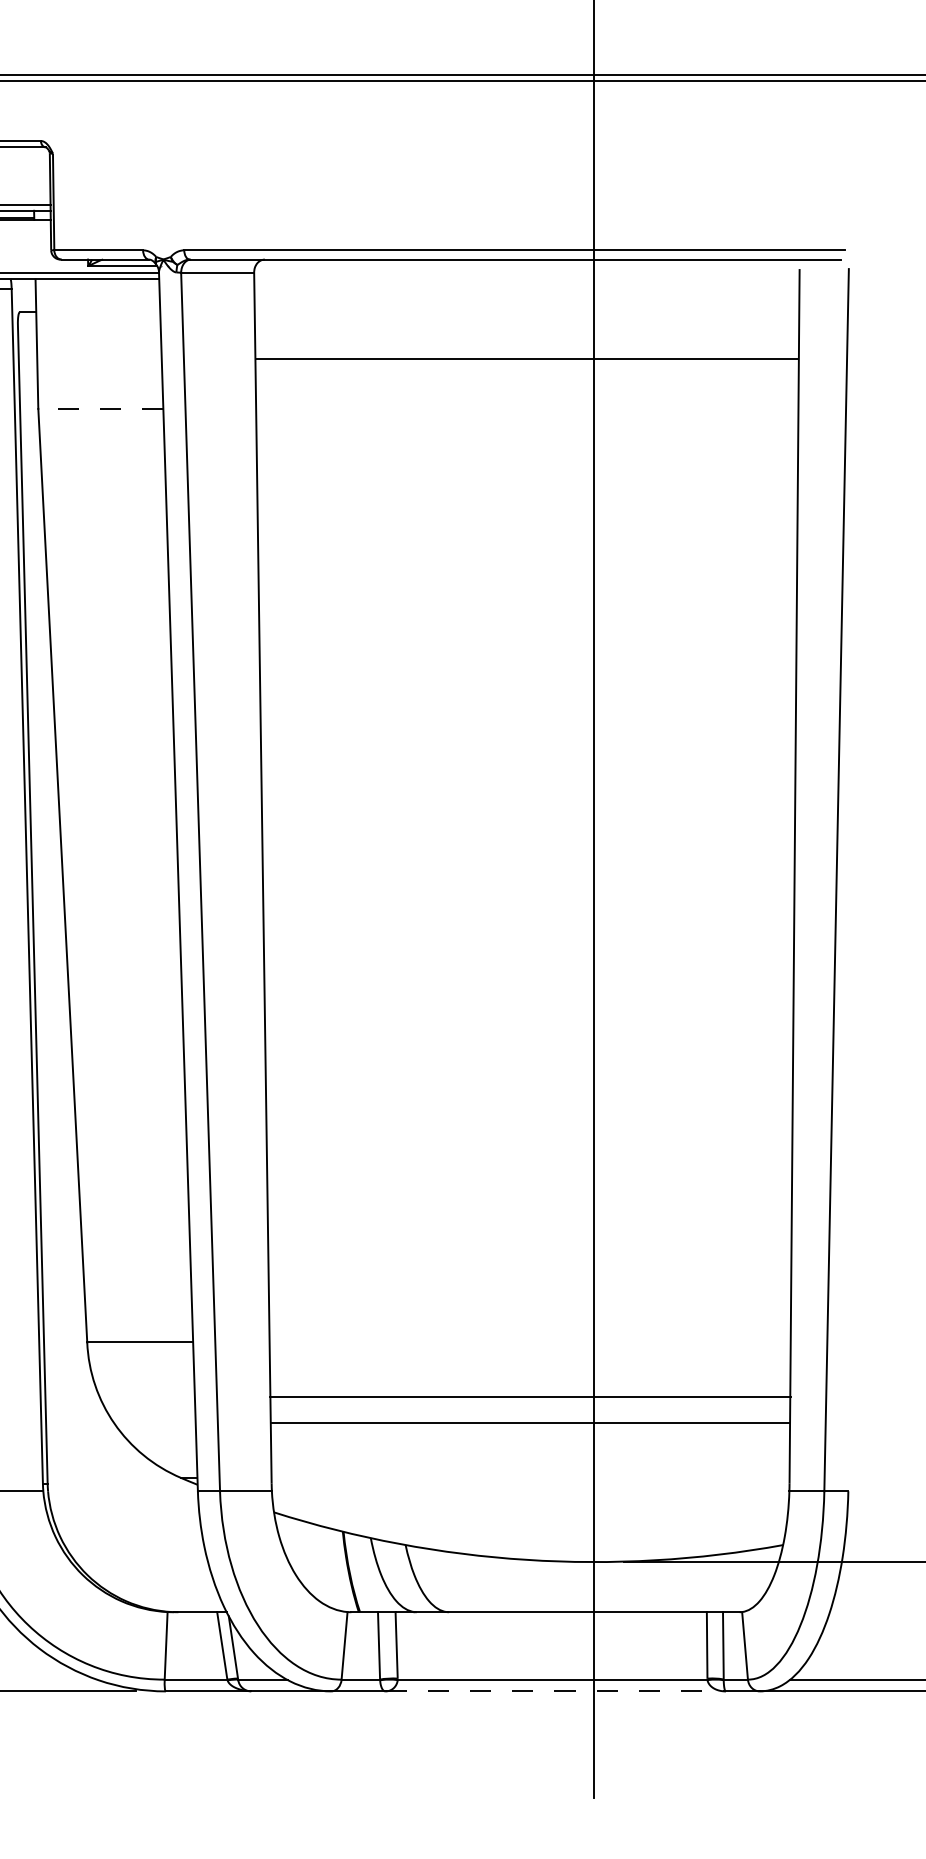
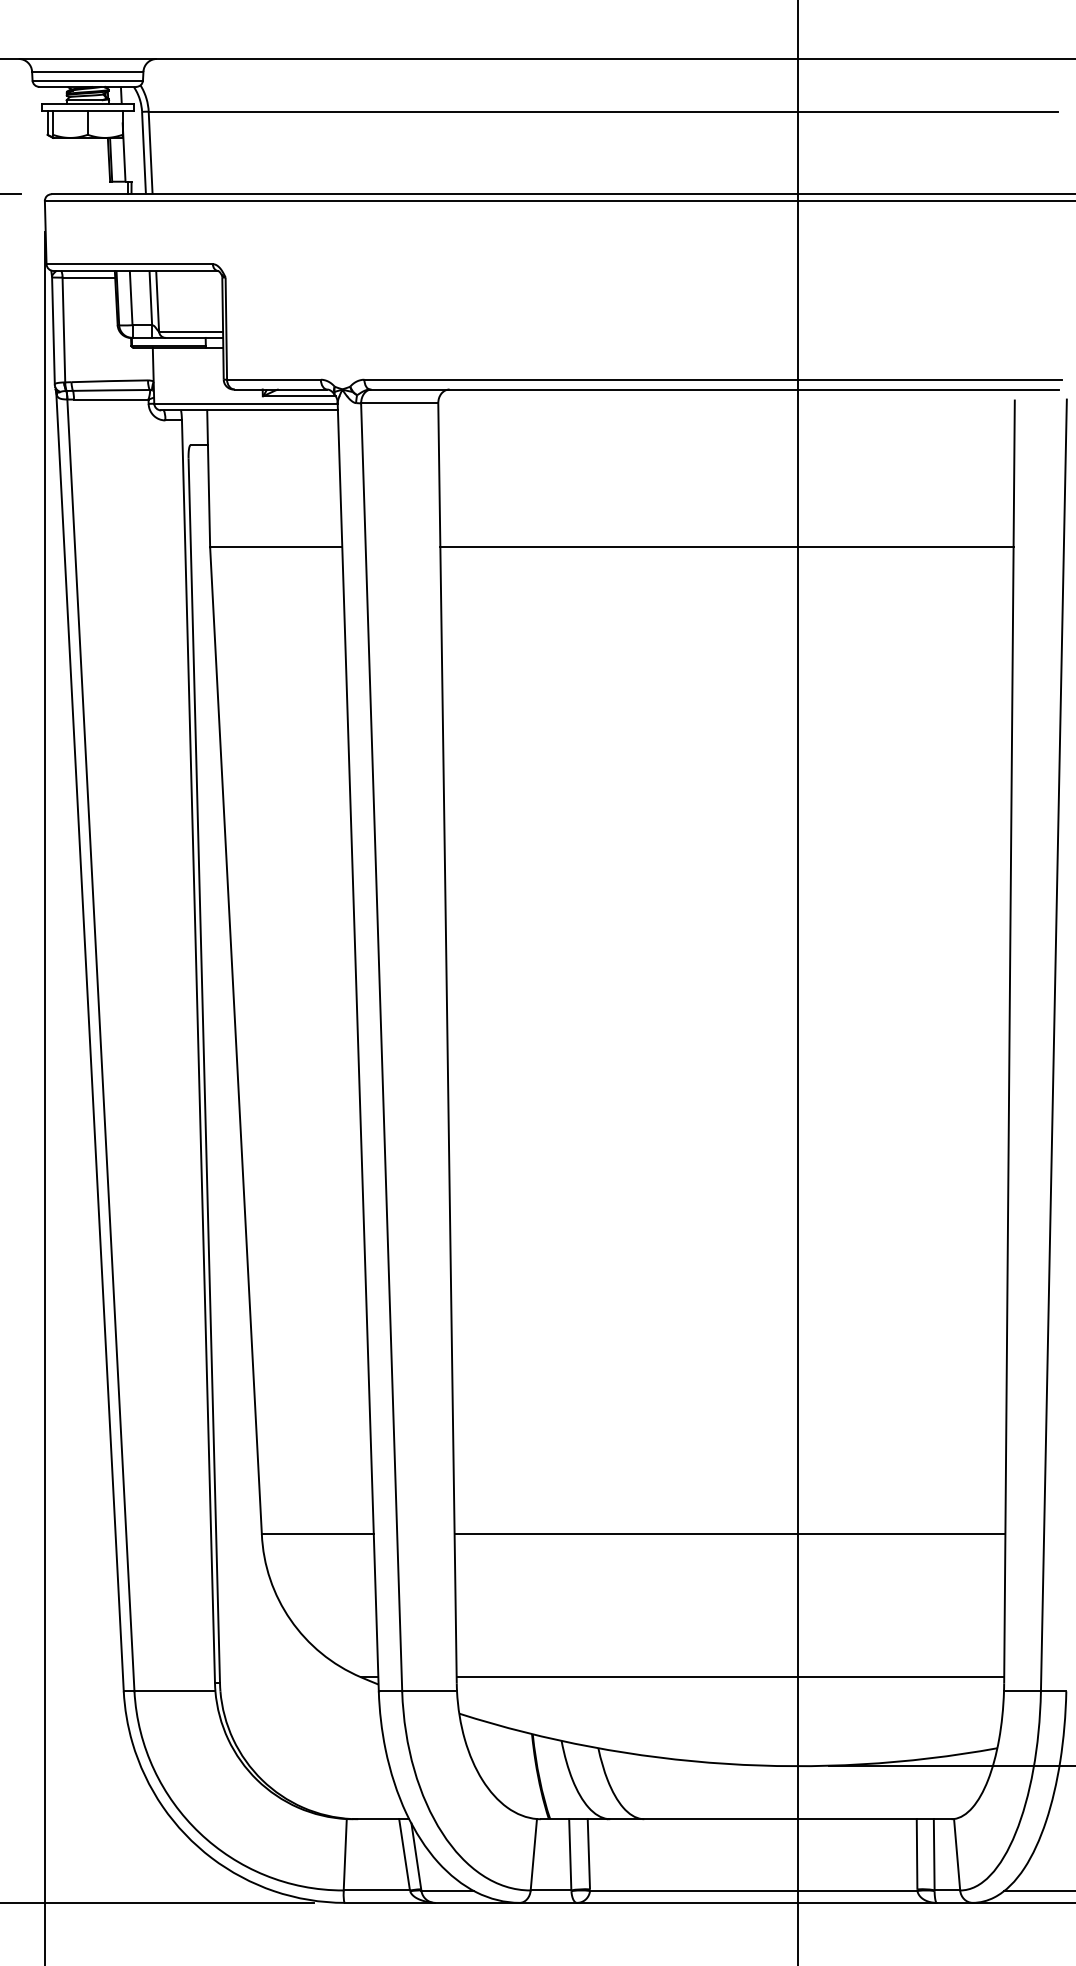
line: (526, 358) -> (726, 547), moved
line: (100, 409) -> (275, 547), dashed -> solid
line: (529, 1396) -> (729, 1533), moved
line: (530, 1423) -> (730, 1677), moved
line: (555, 1691) -> (756, 1902), dashed -> solid

